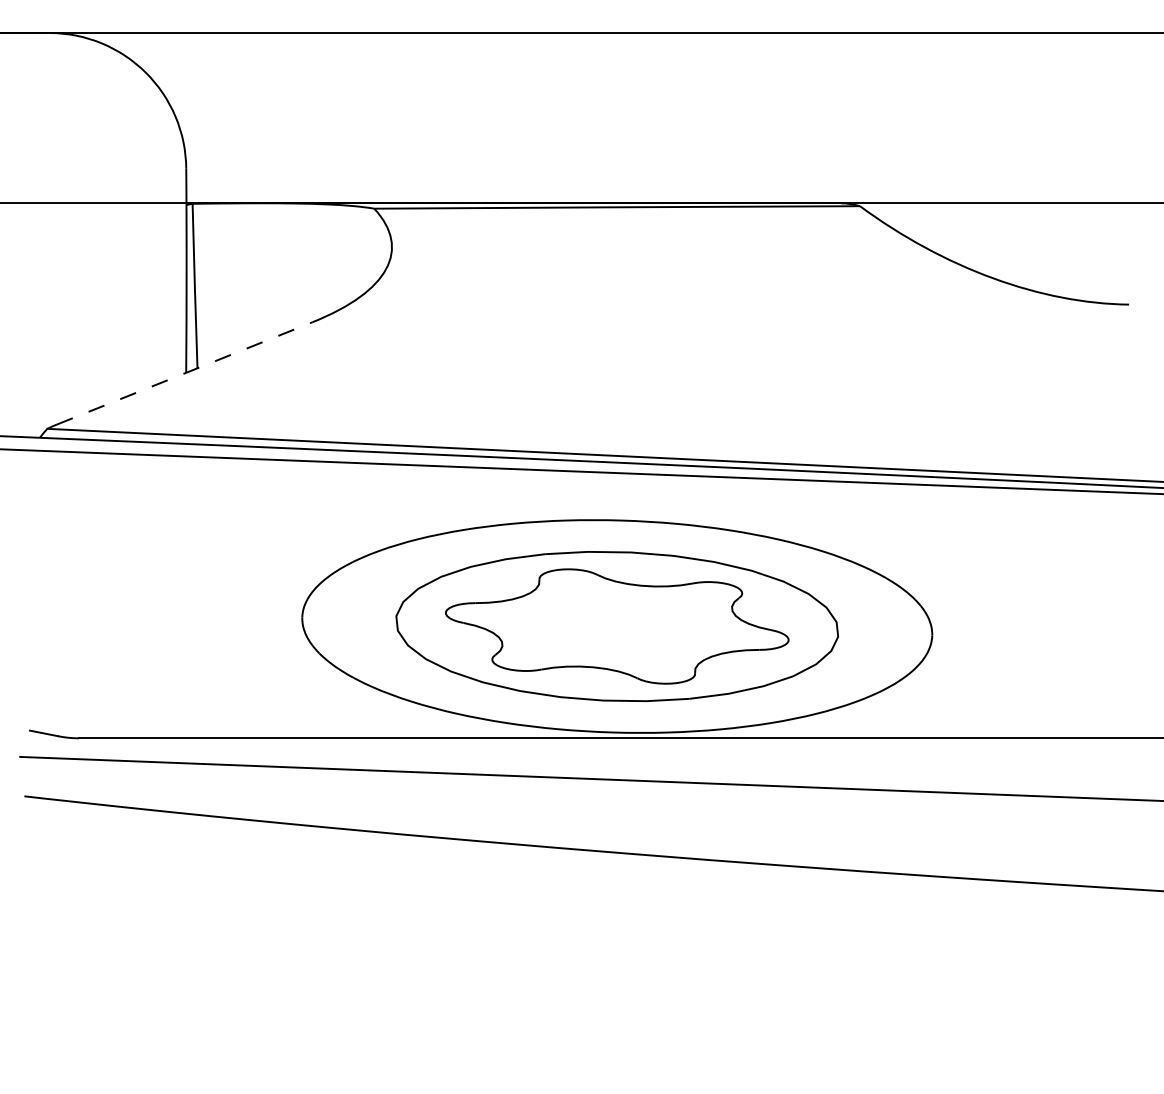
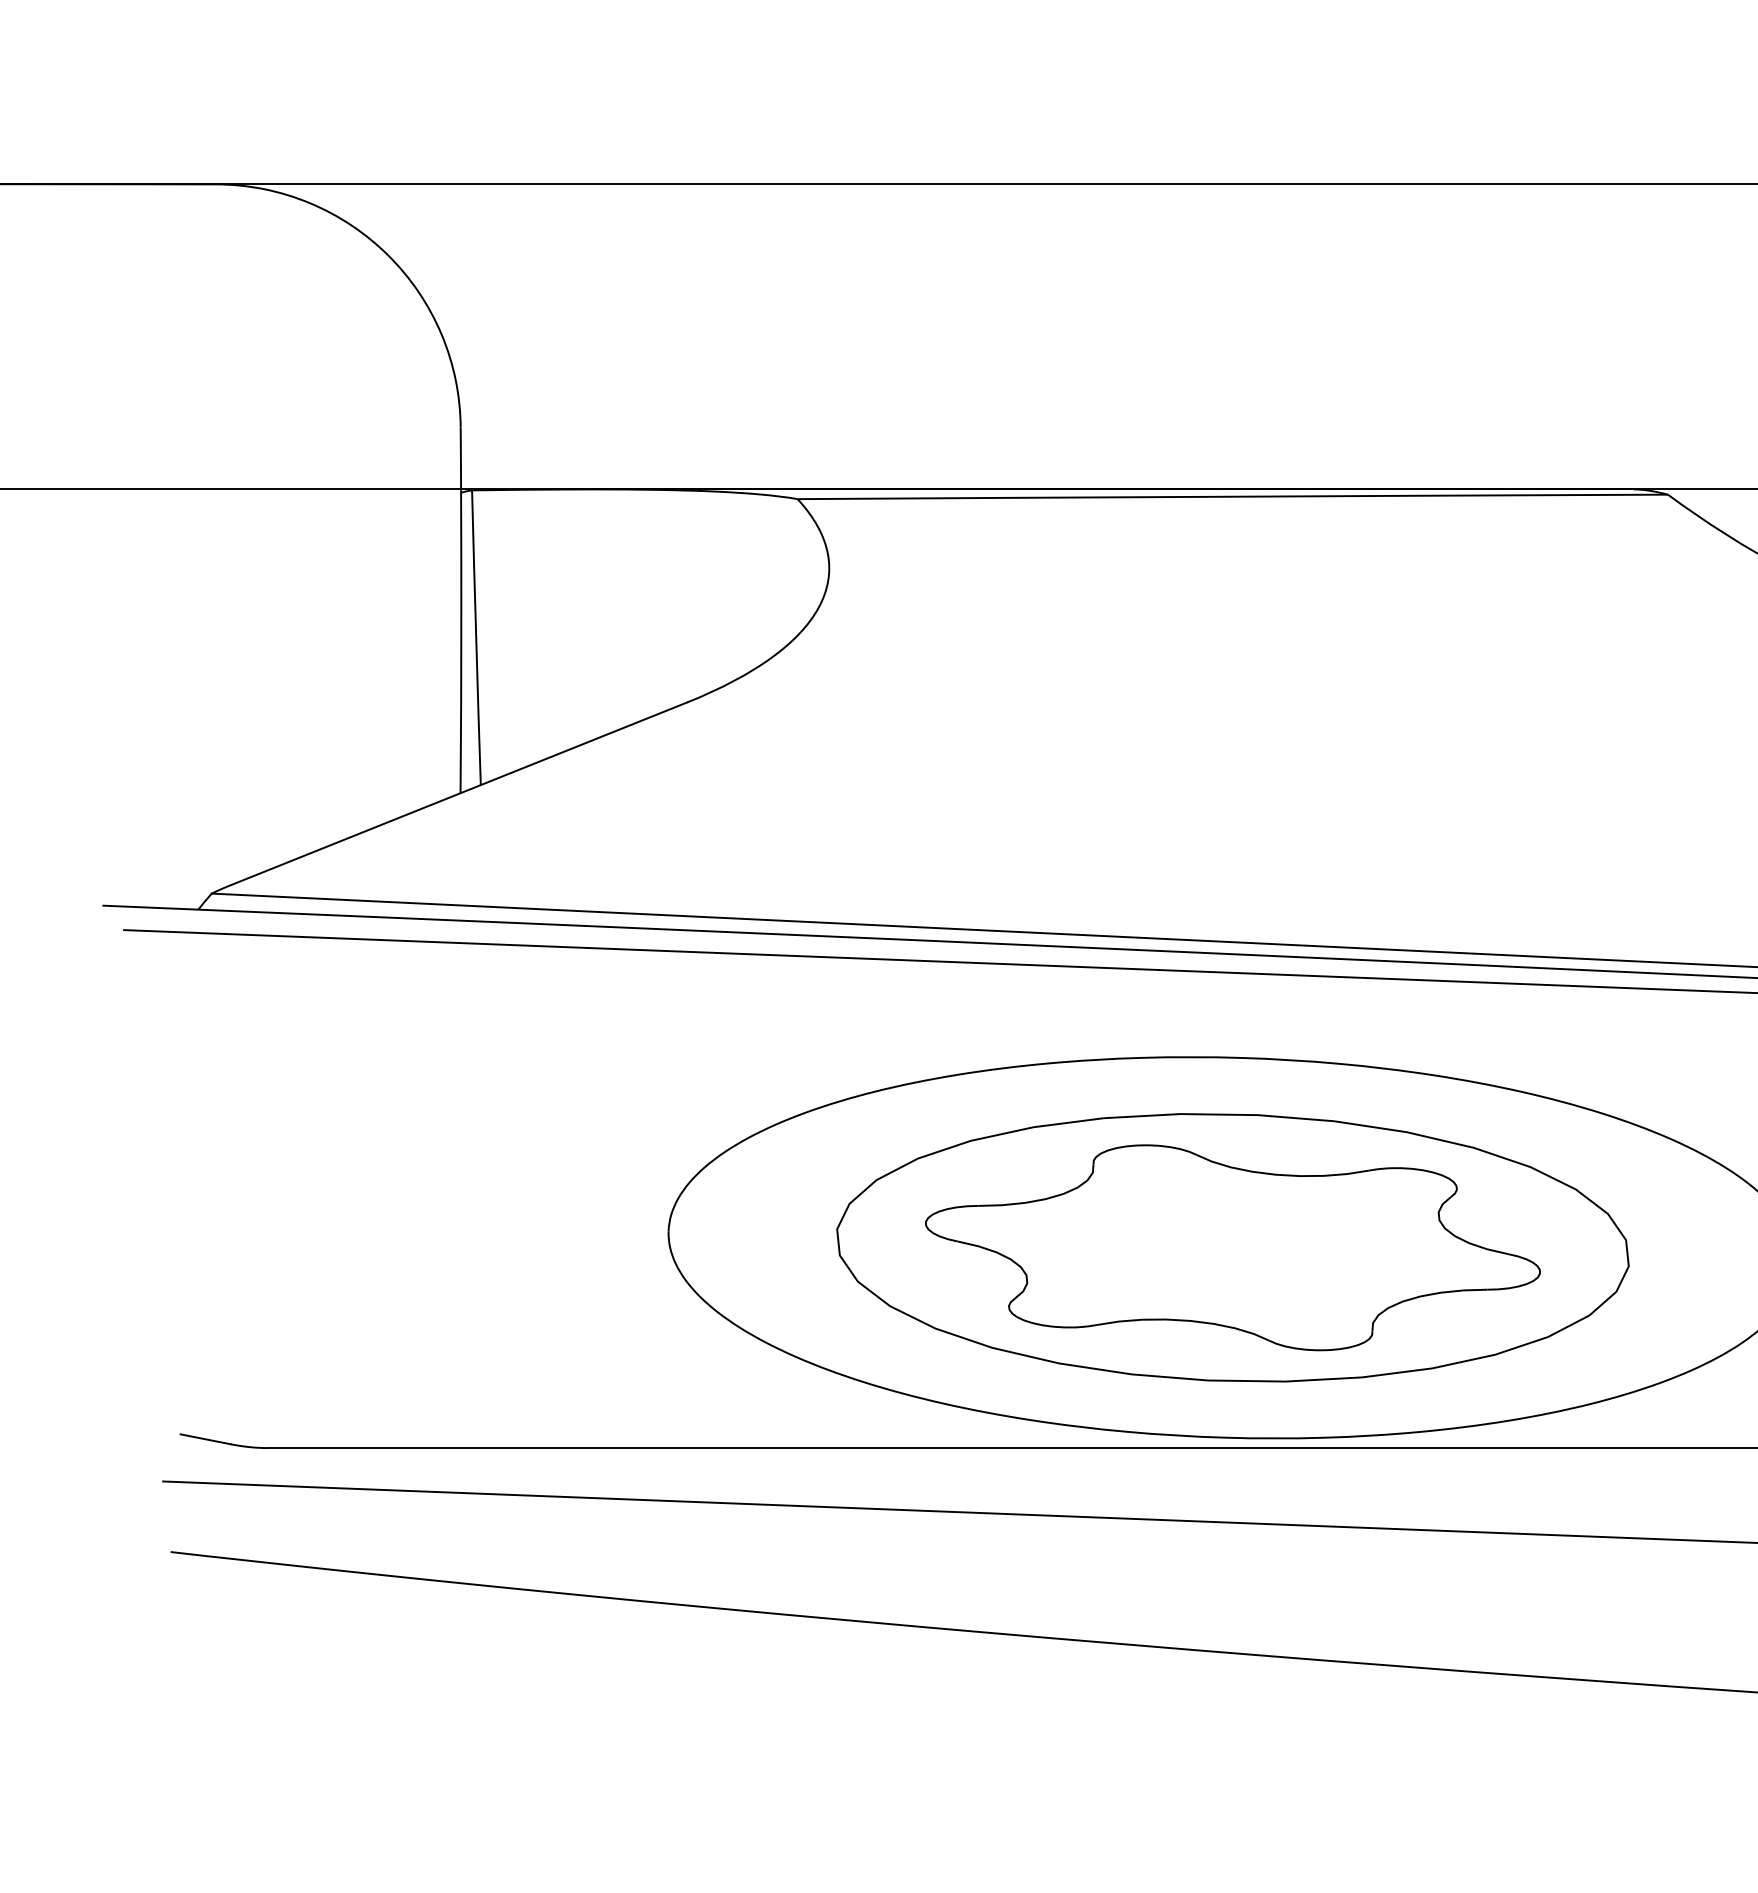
line: (184, 373) -> (457, 794), dashed -> solid

